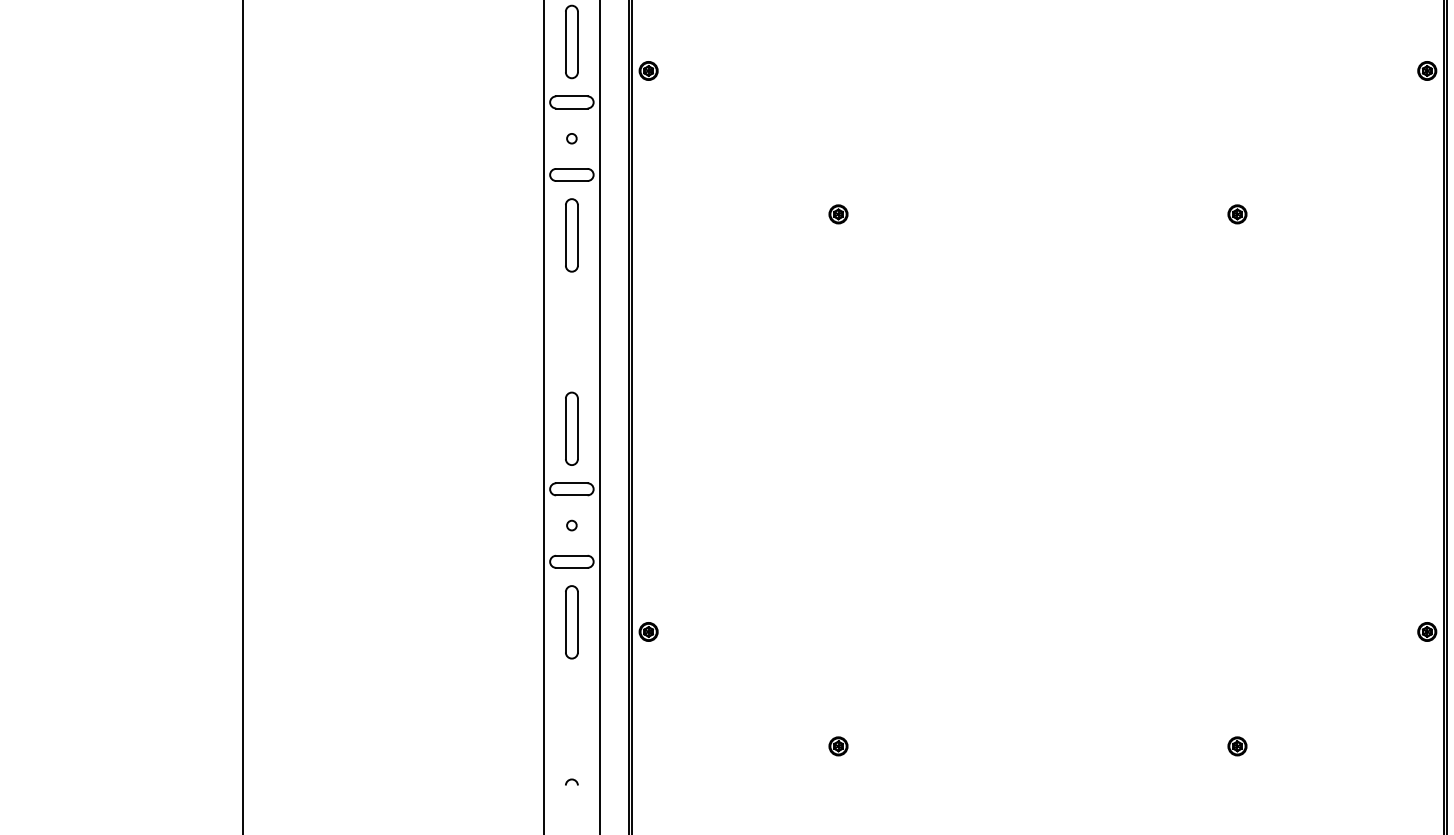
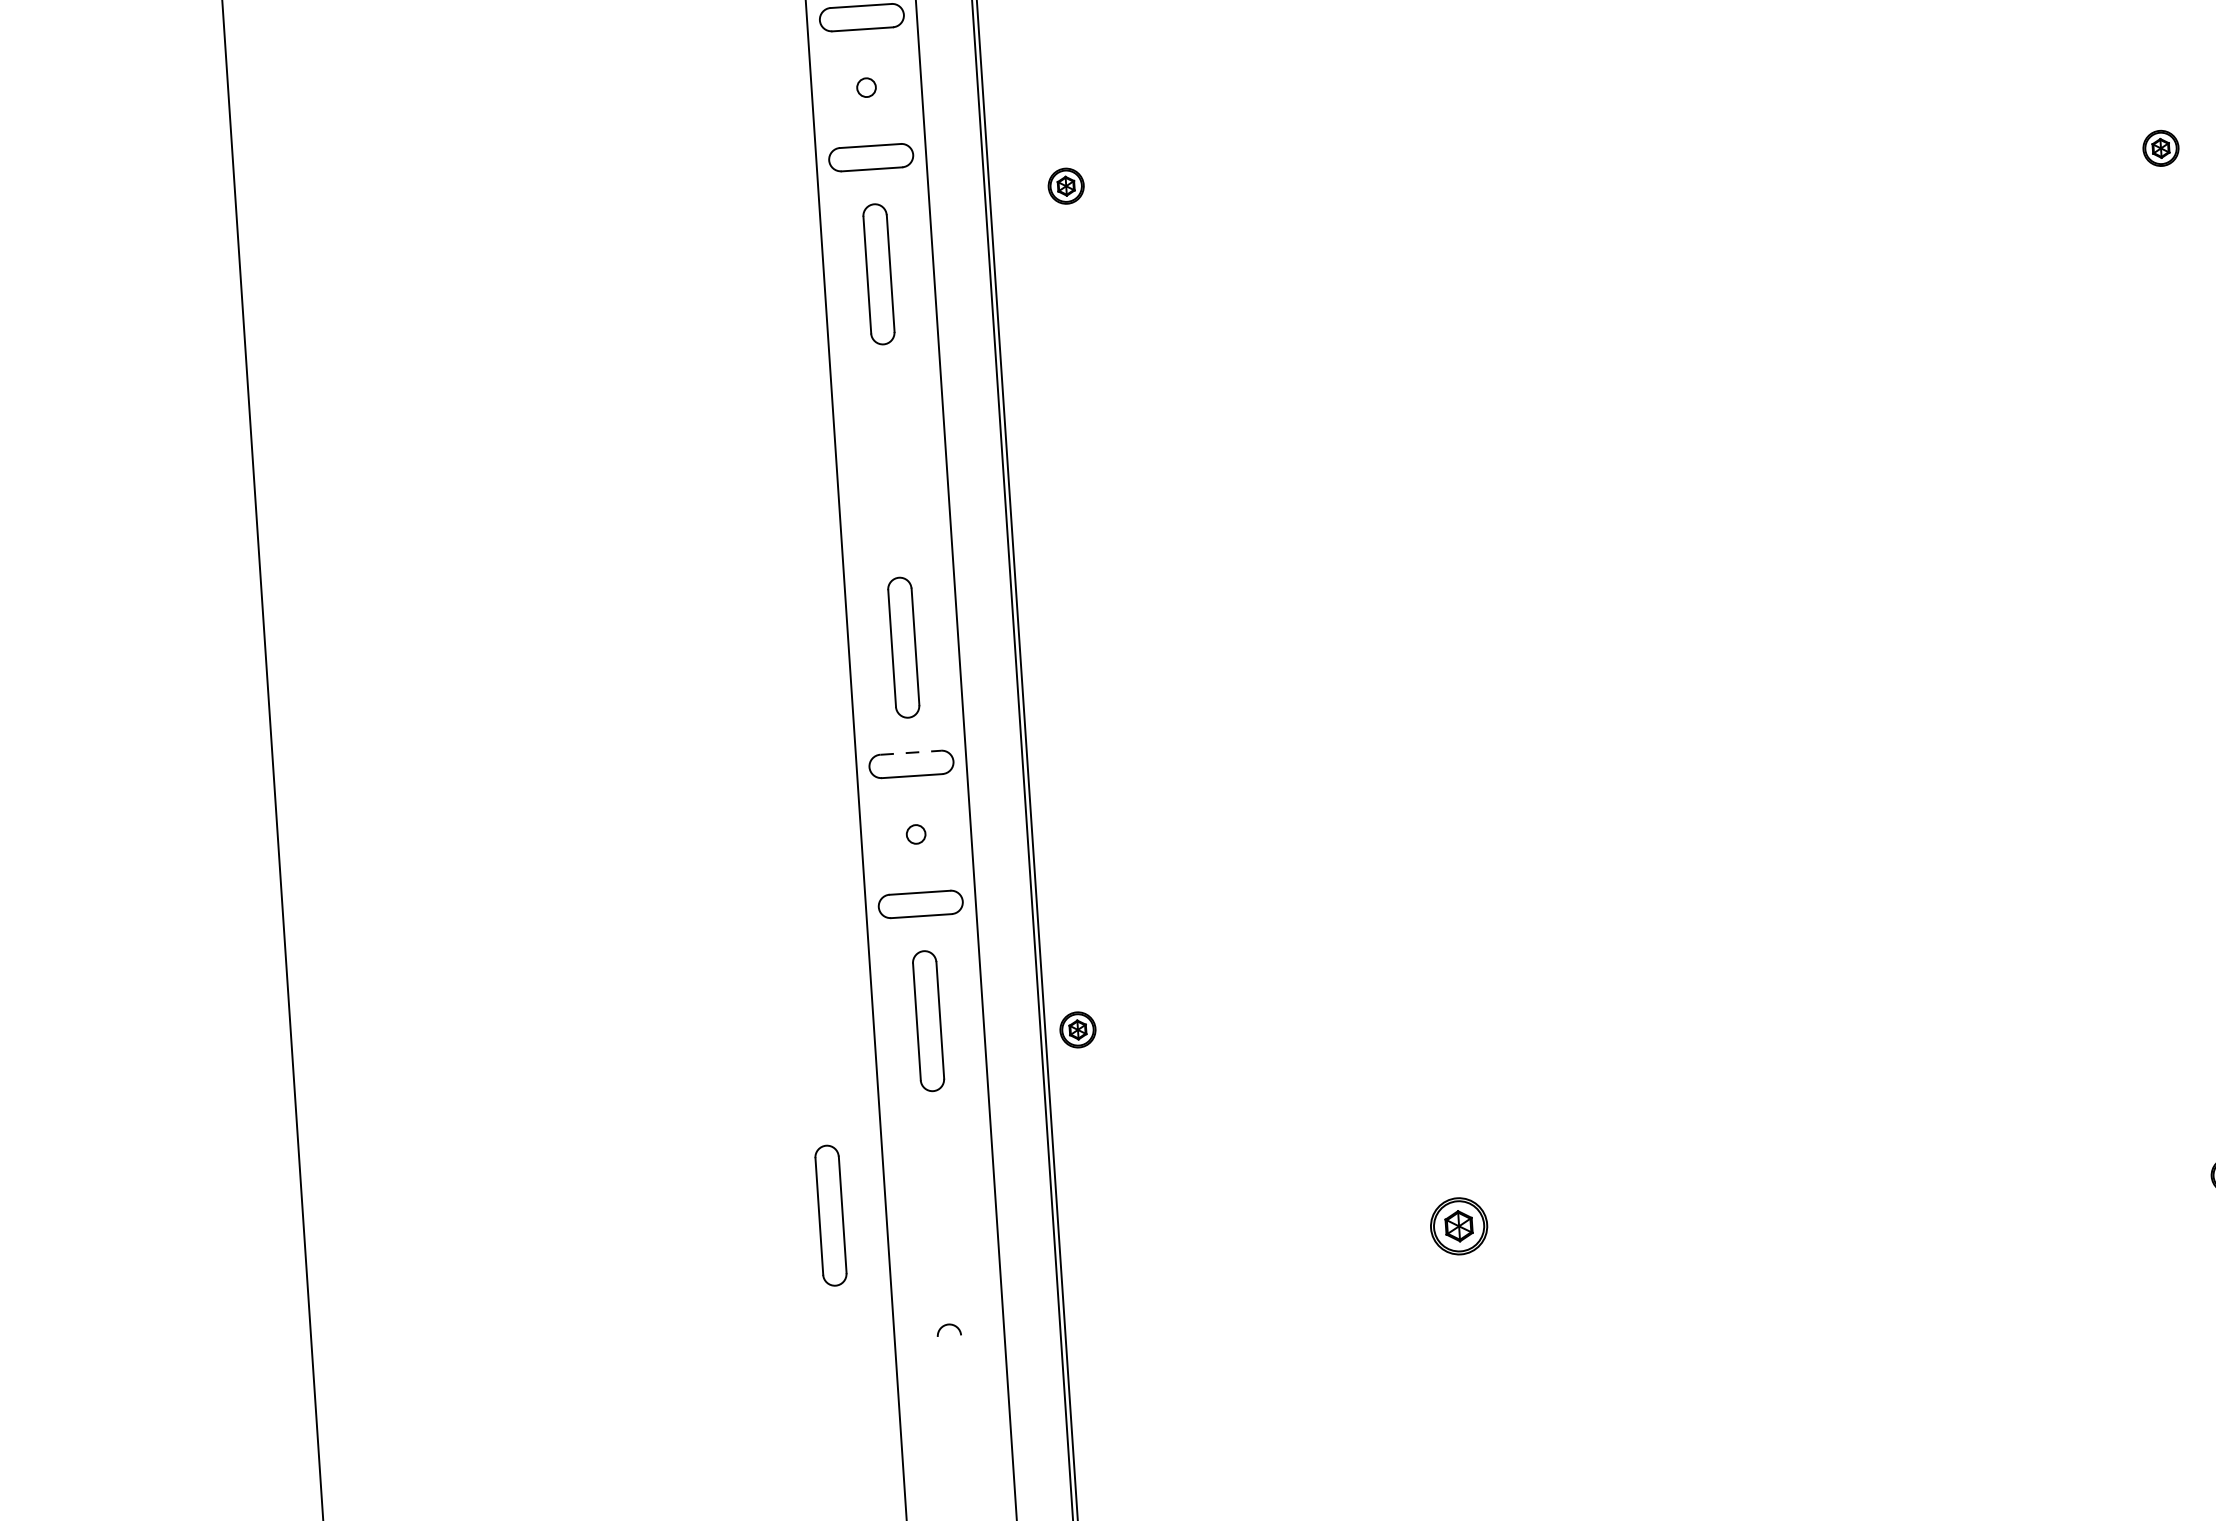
part: (838, 214) -> (1066, 186), moved
line: (571, 483) -> (909, 753), solid -> dashed
part: (514, 719) -> (830, 1216), added
part: (838, 746) -> (1459, 1226), size x1.6

